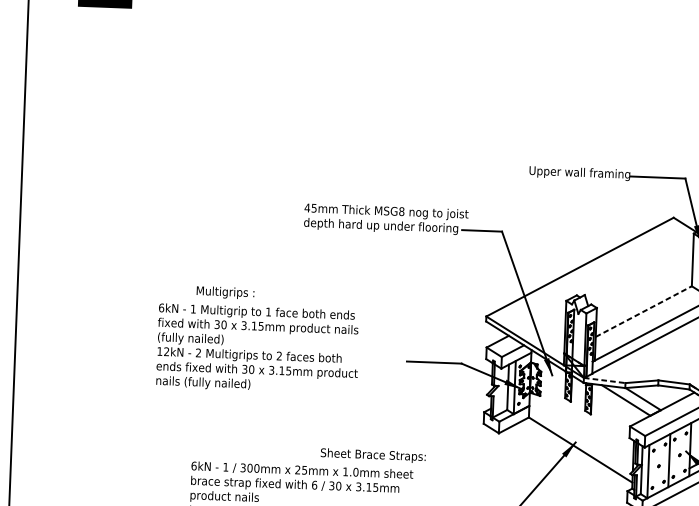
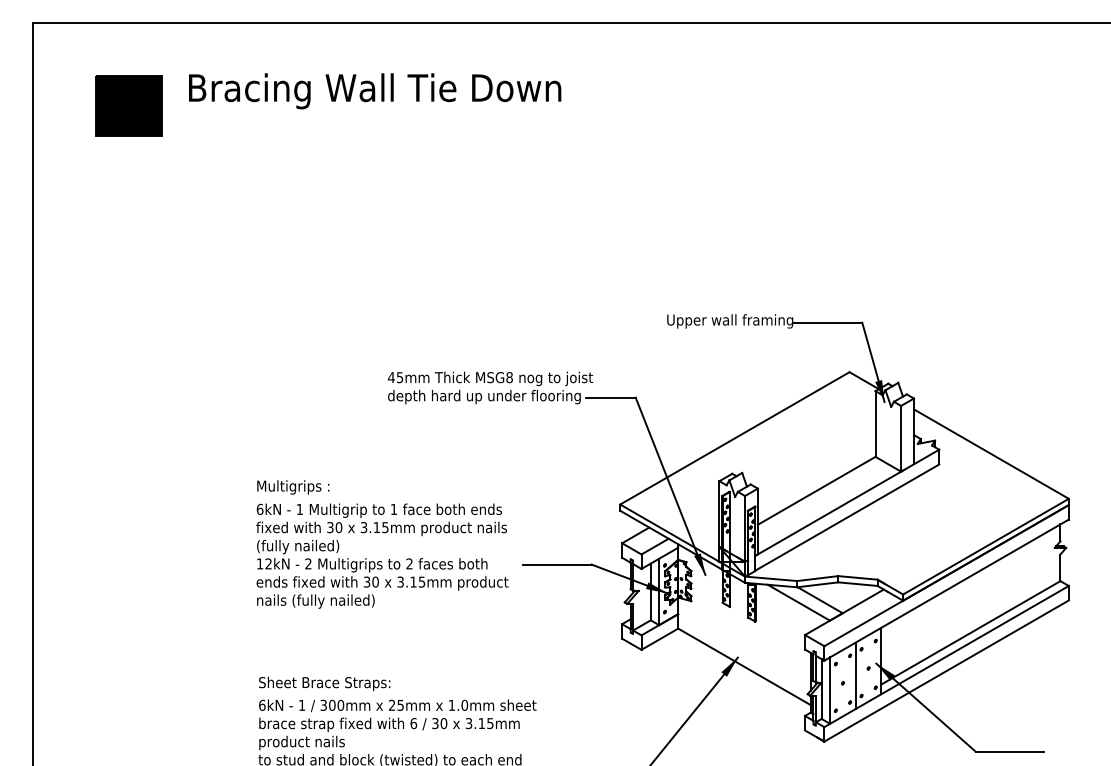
line: (643, 311) -> (816, 490), dashed -> solid
text: (258, 348) -> (382, 555), moved
line: (604, 380) -> (771, 578), dashed -> solid
text: (373, 455) -> (324, 683), moved

